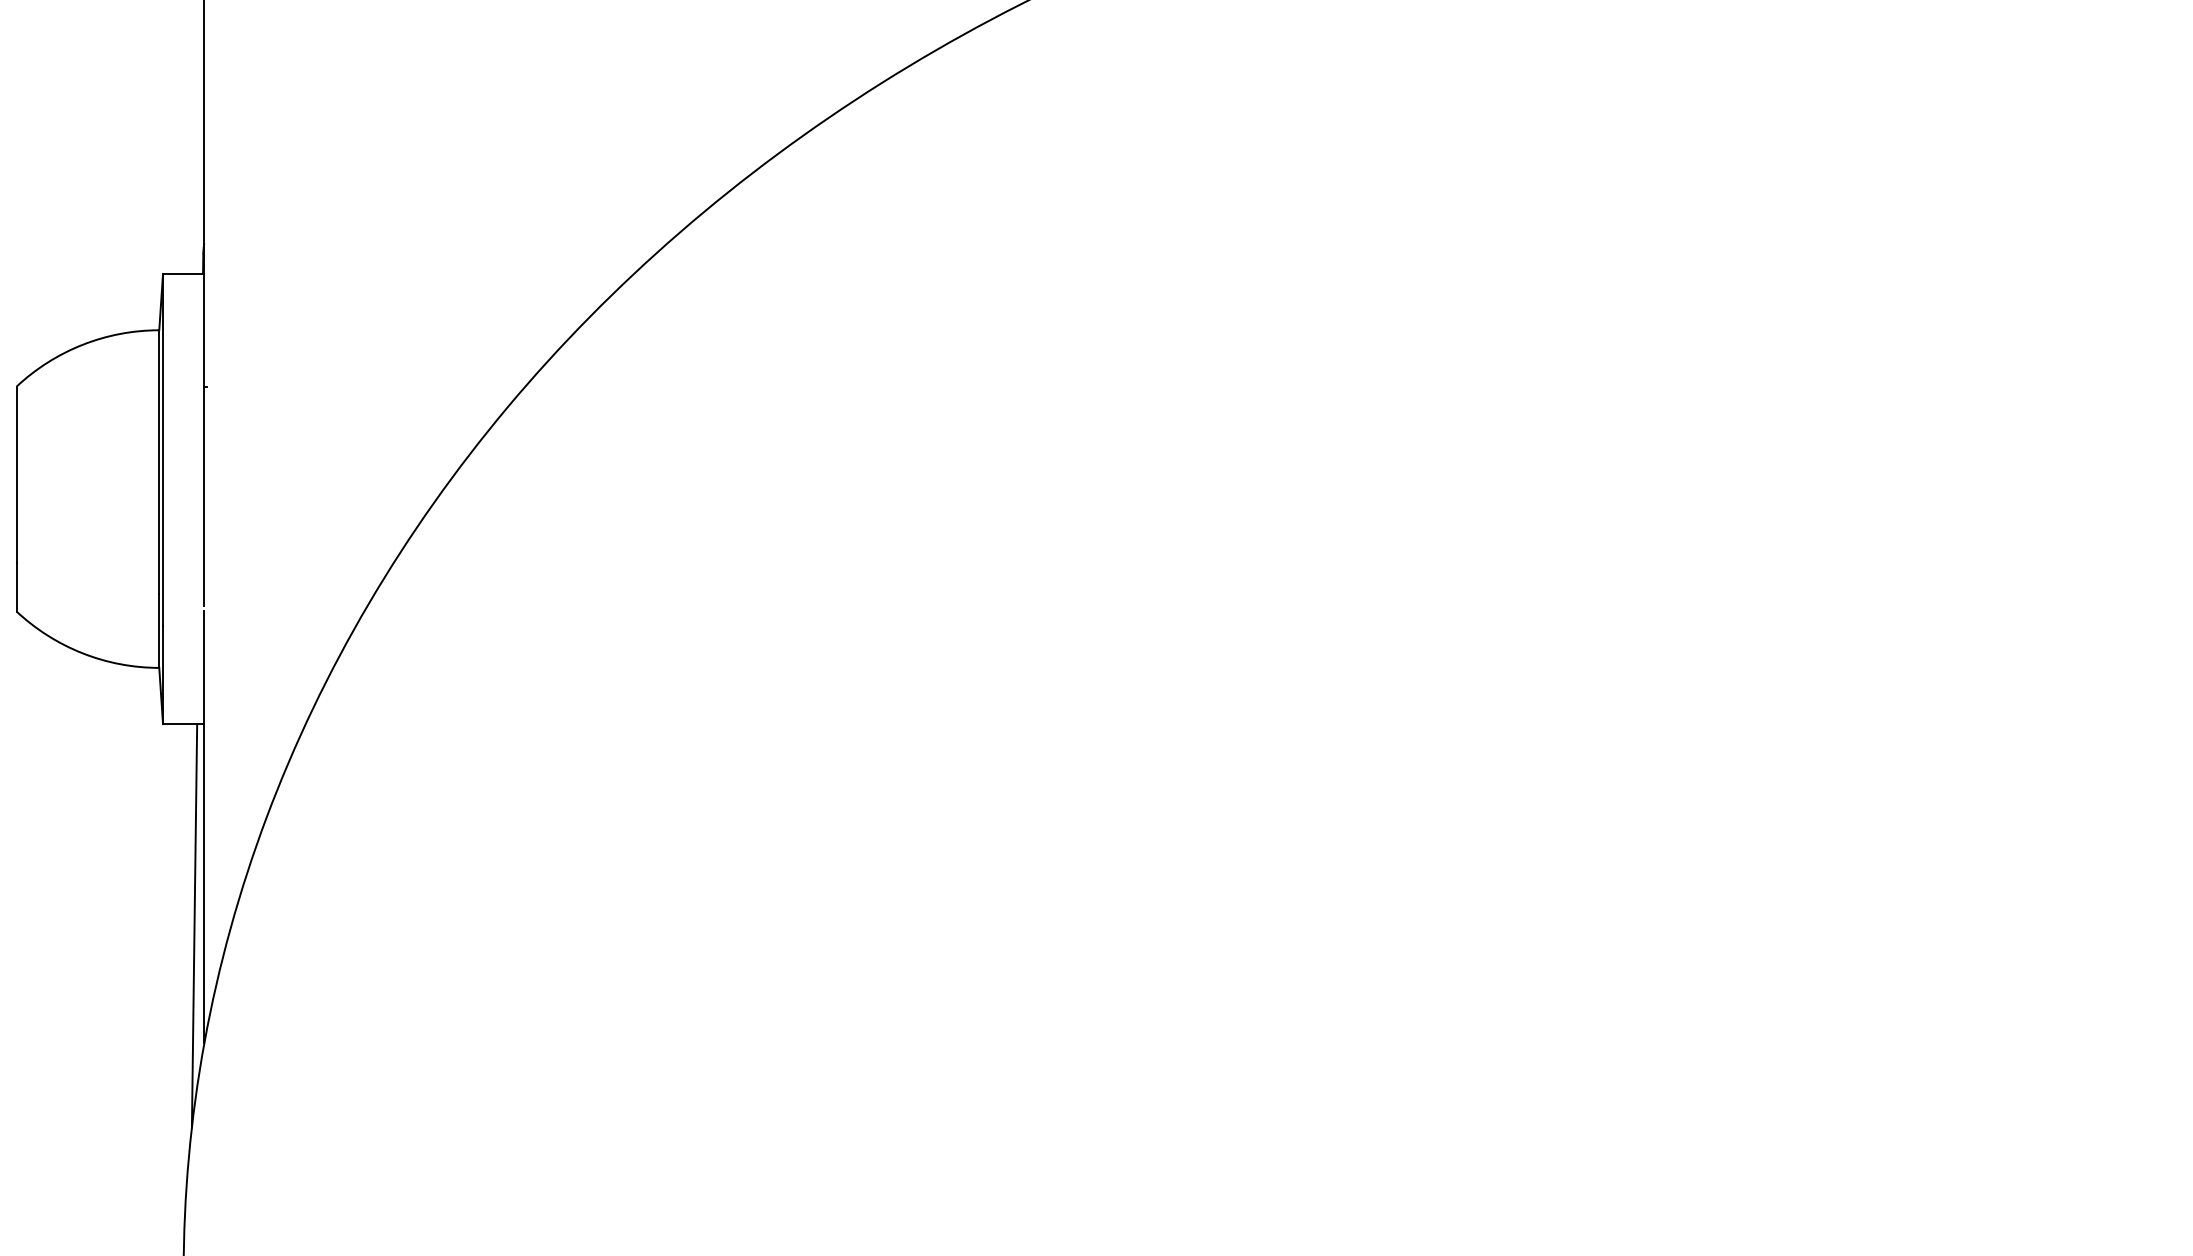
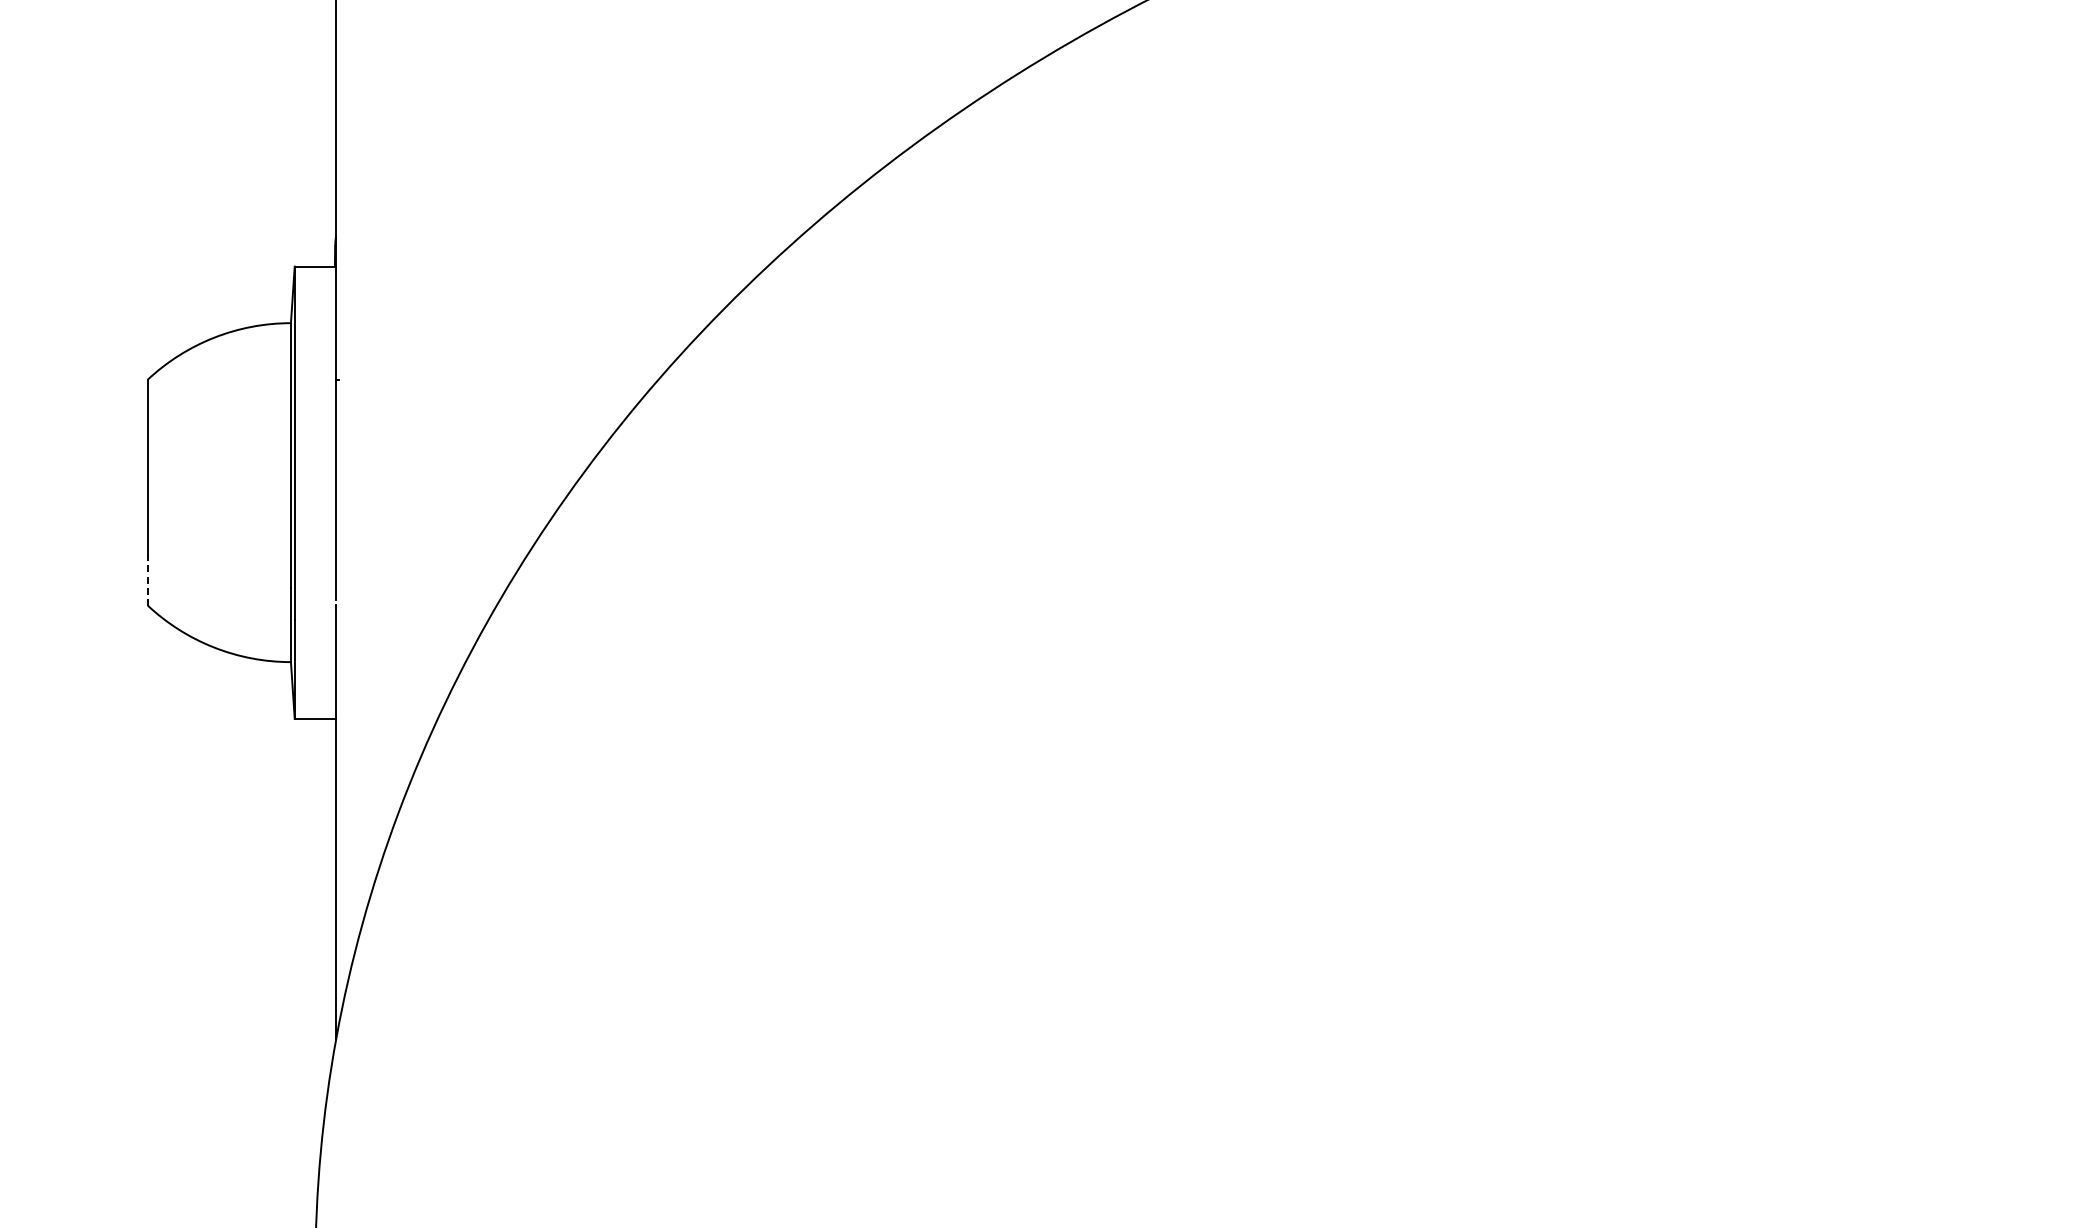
line: (16, 586) -> (147, 580), solid -> dashed
line: (194, 925) -> (326, 920), removed

